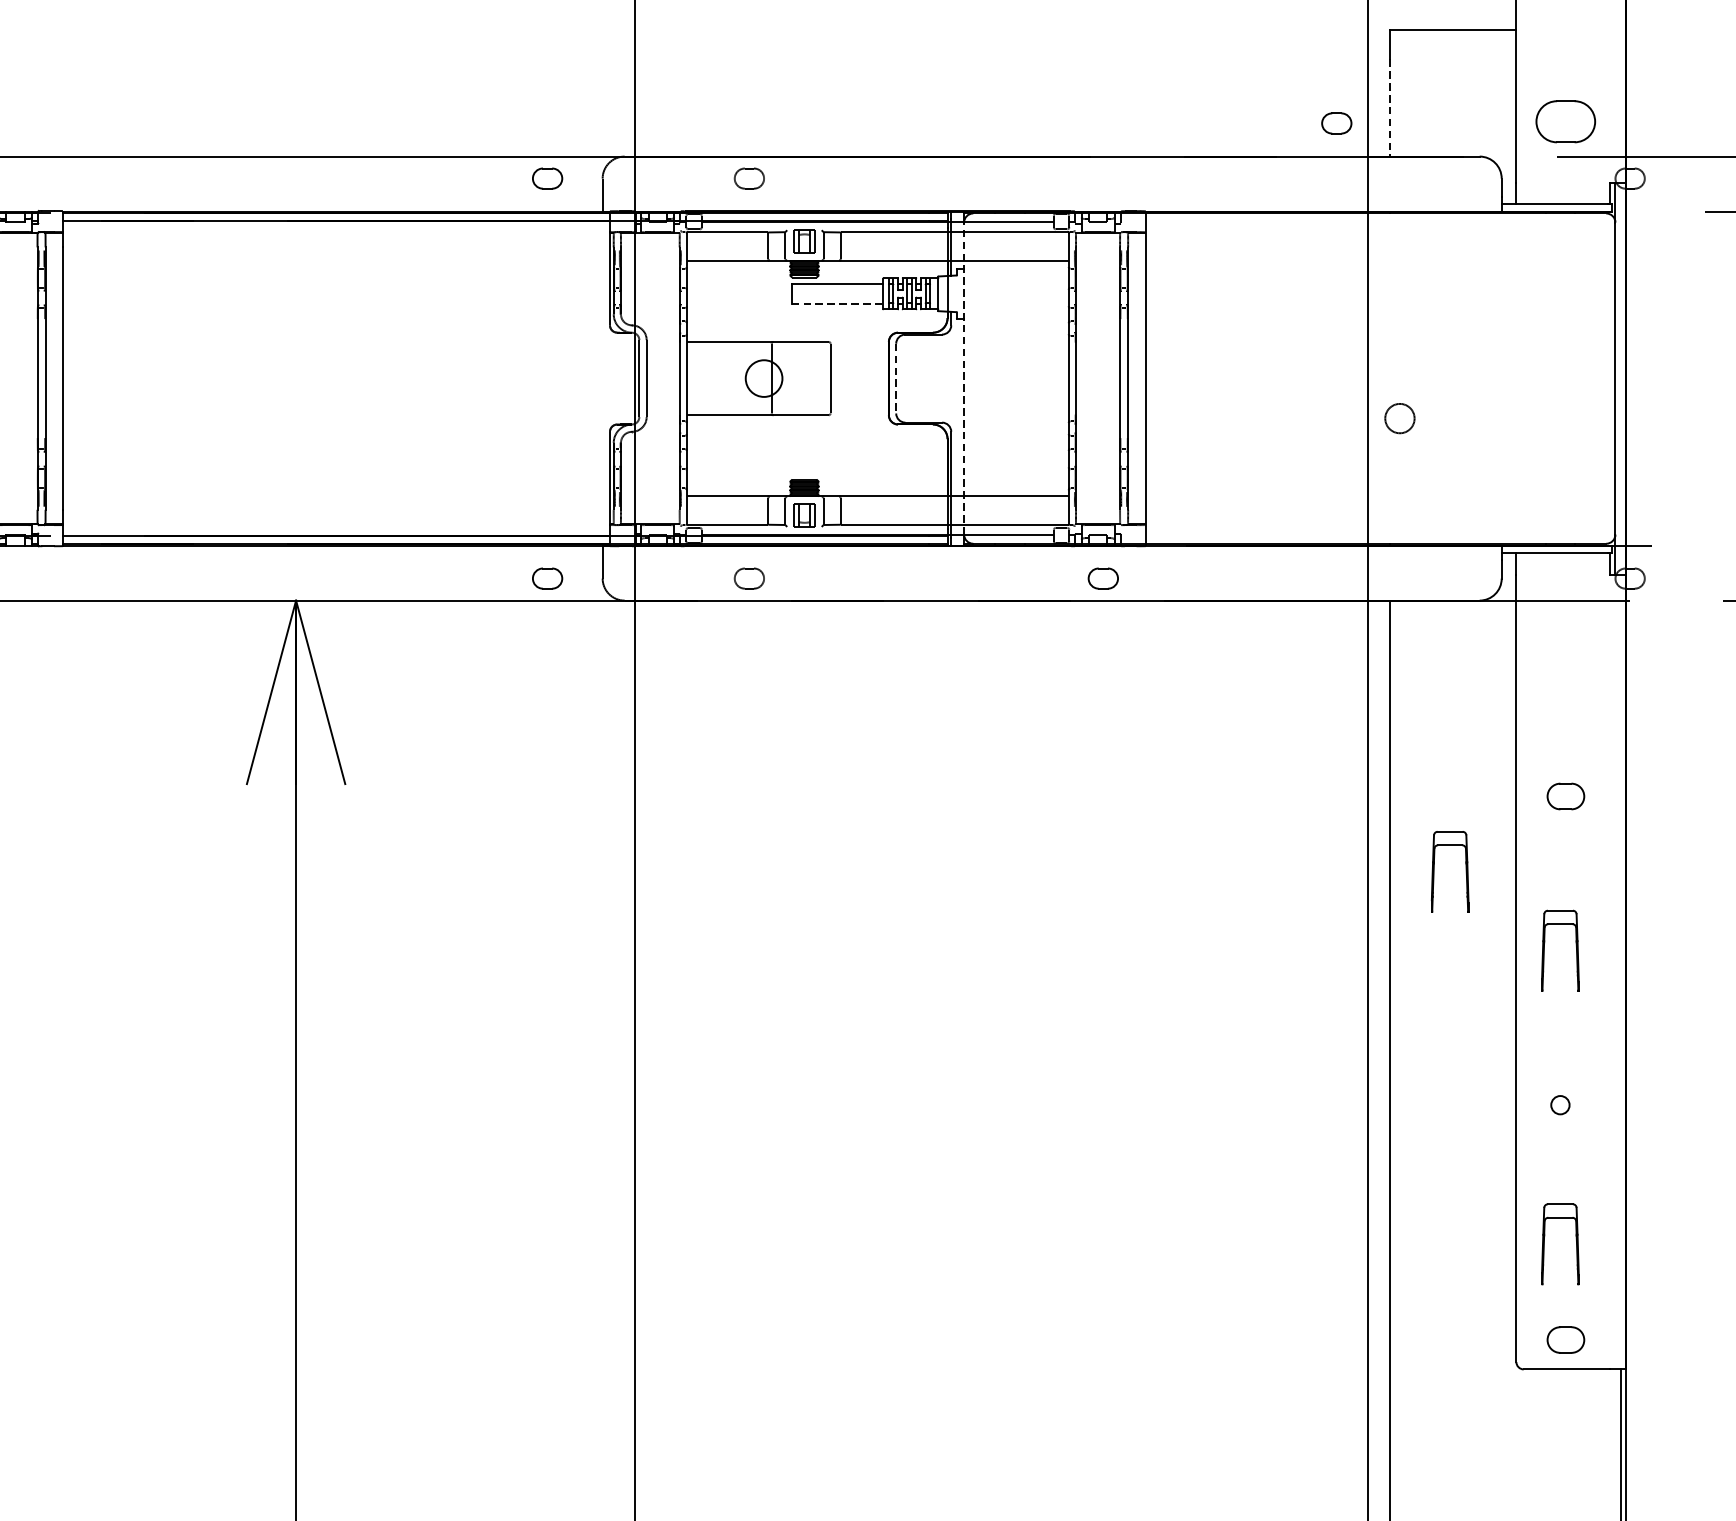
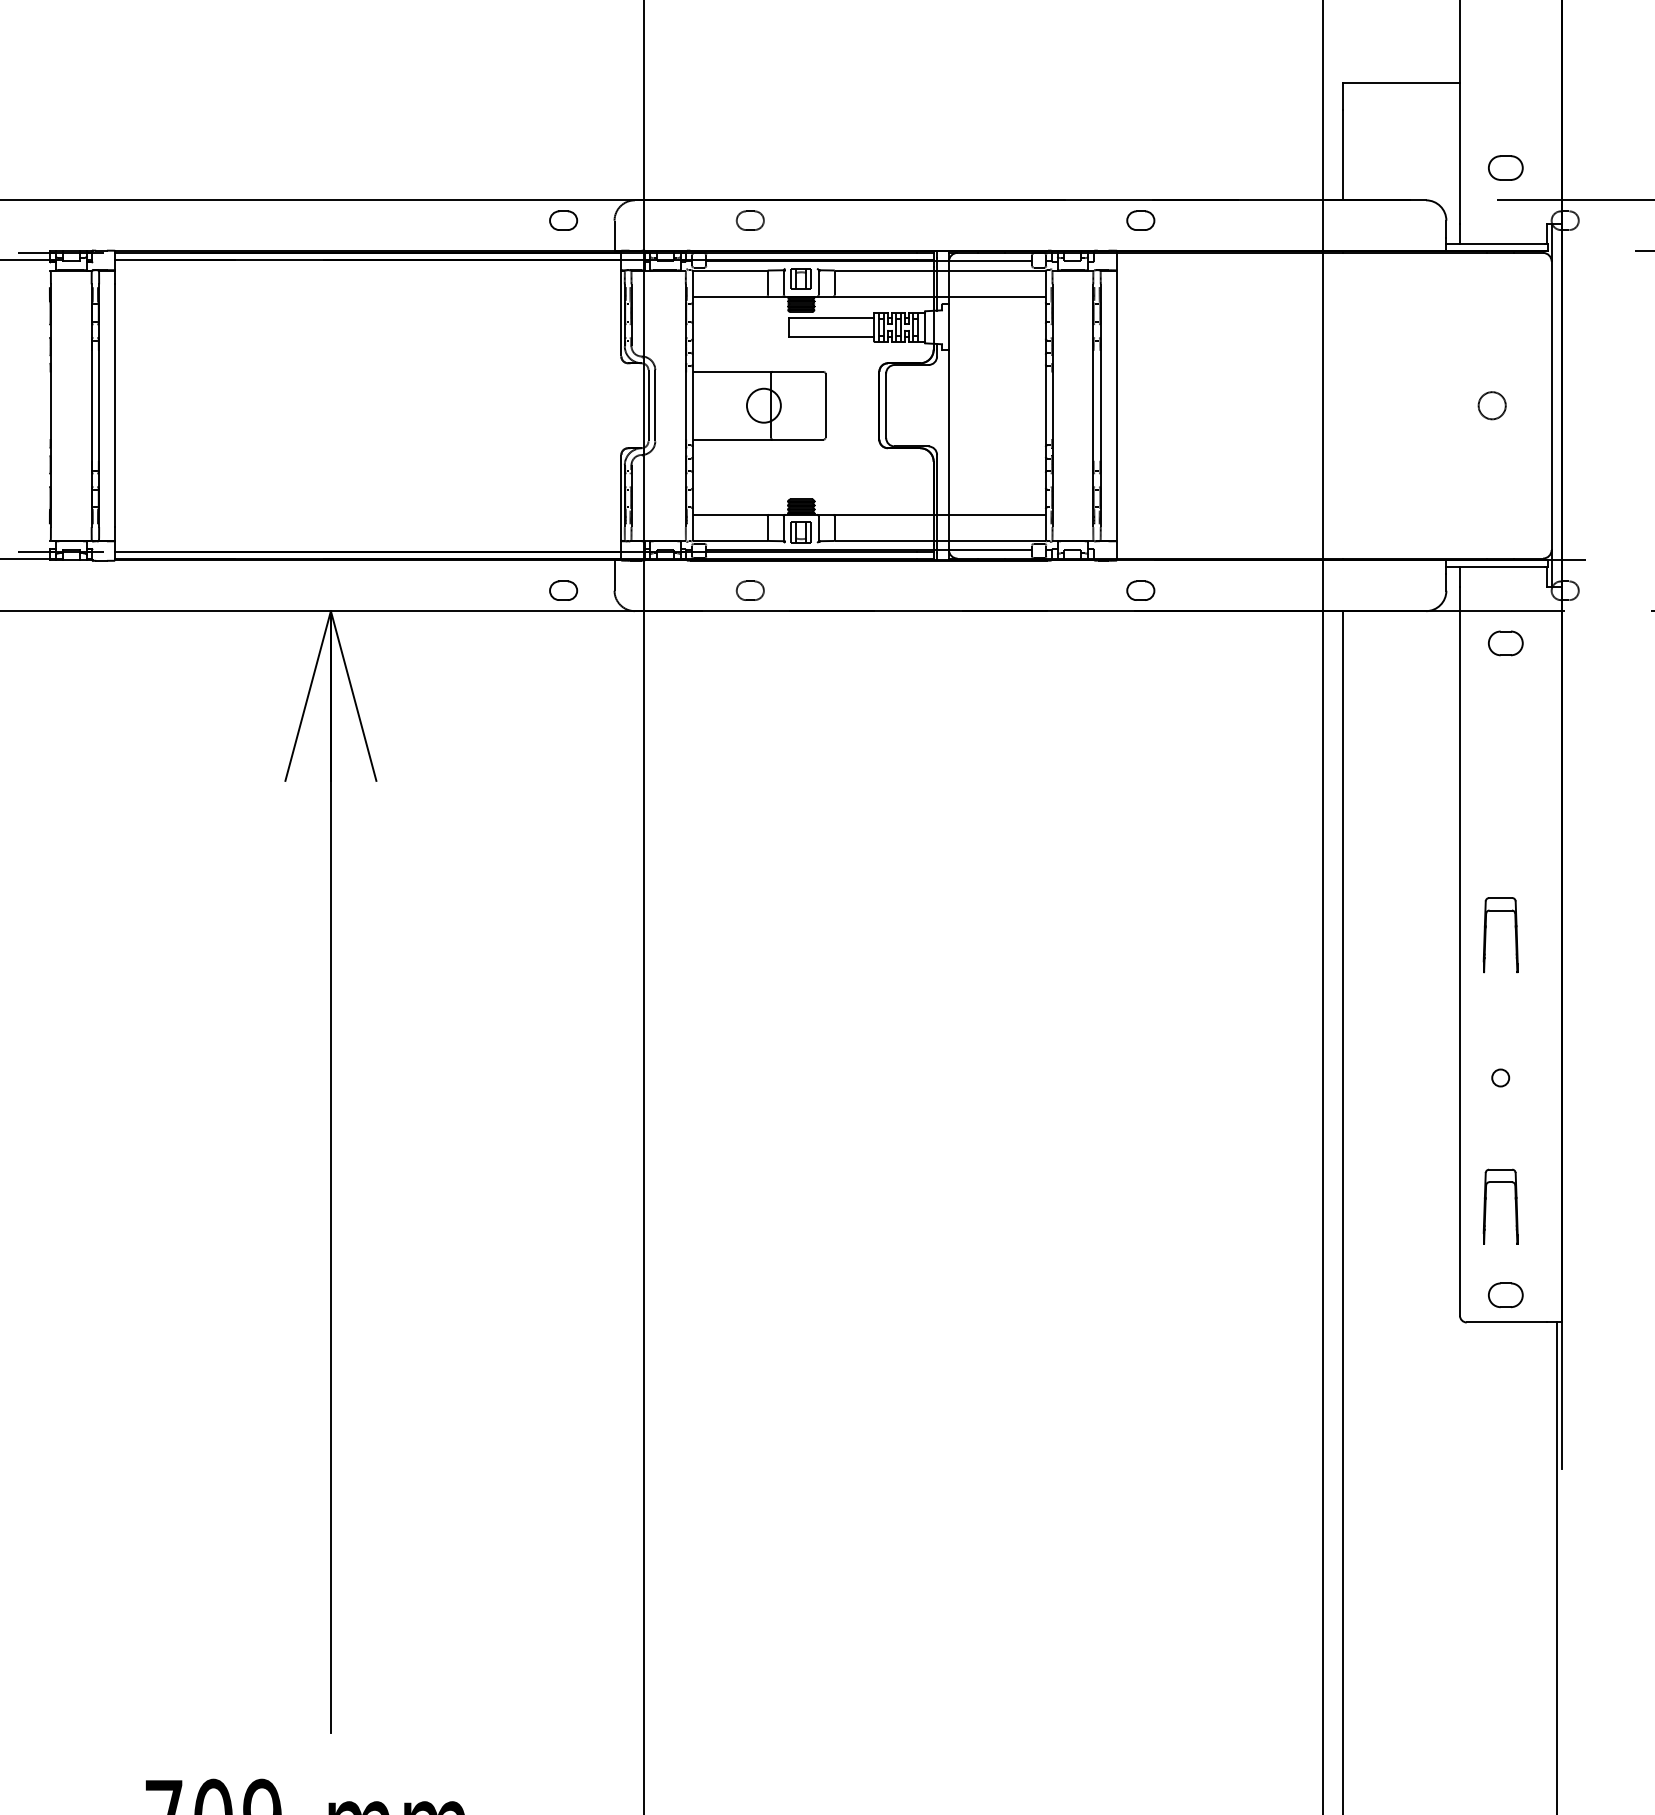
line: (1389, 108) -> (1342, 155), dashed -> solid
part: (1565, 121) -> (1505, 167), size x0.62
part: (1336, 123) -> (1140, 220), moved
line: (838, 303) -> (832, 336), dashed -> solid
line: (963, 378) -> (948, 405), dashed -> solid
line: (896, 379) -> (886, 406), dashed -> solid
circle: (1399, 418) -> (1491, 405), moved
part: (1103, 578) -> (1140, 590), moved
part: (1565, 796) -> (1505, 643), moved
part: (1434, 872) -> (1384, 862), removed

